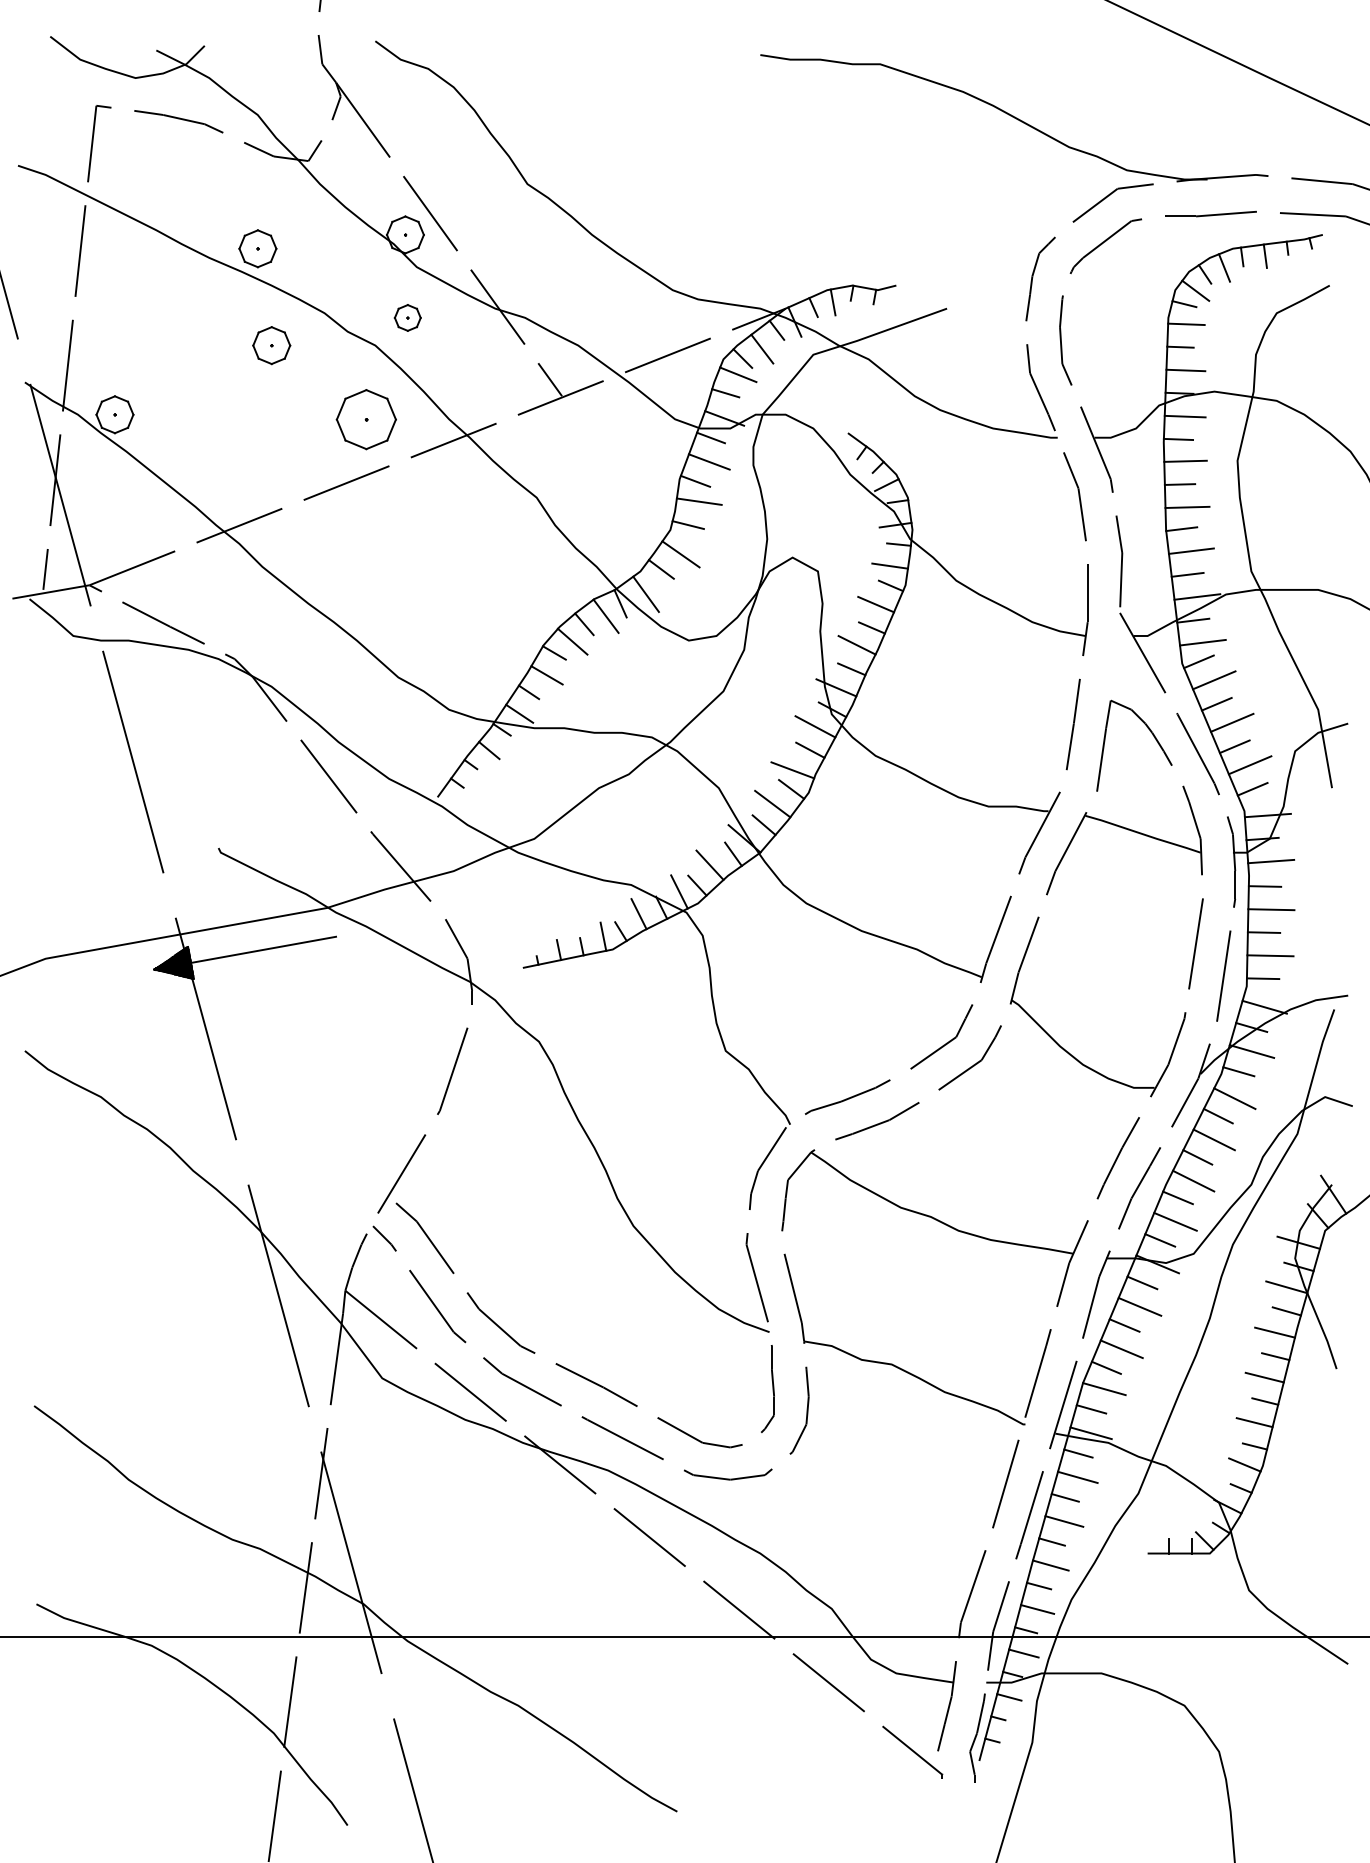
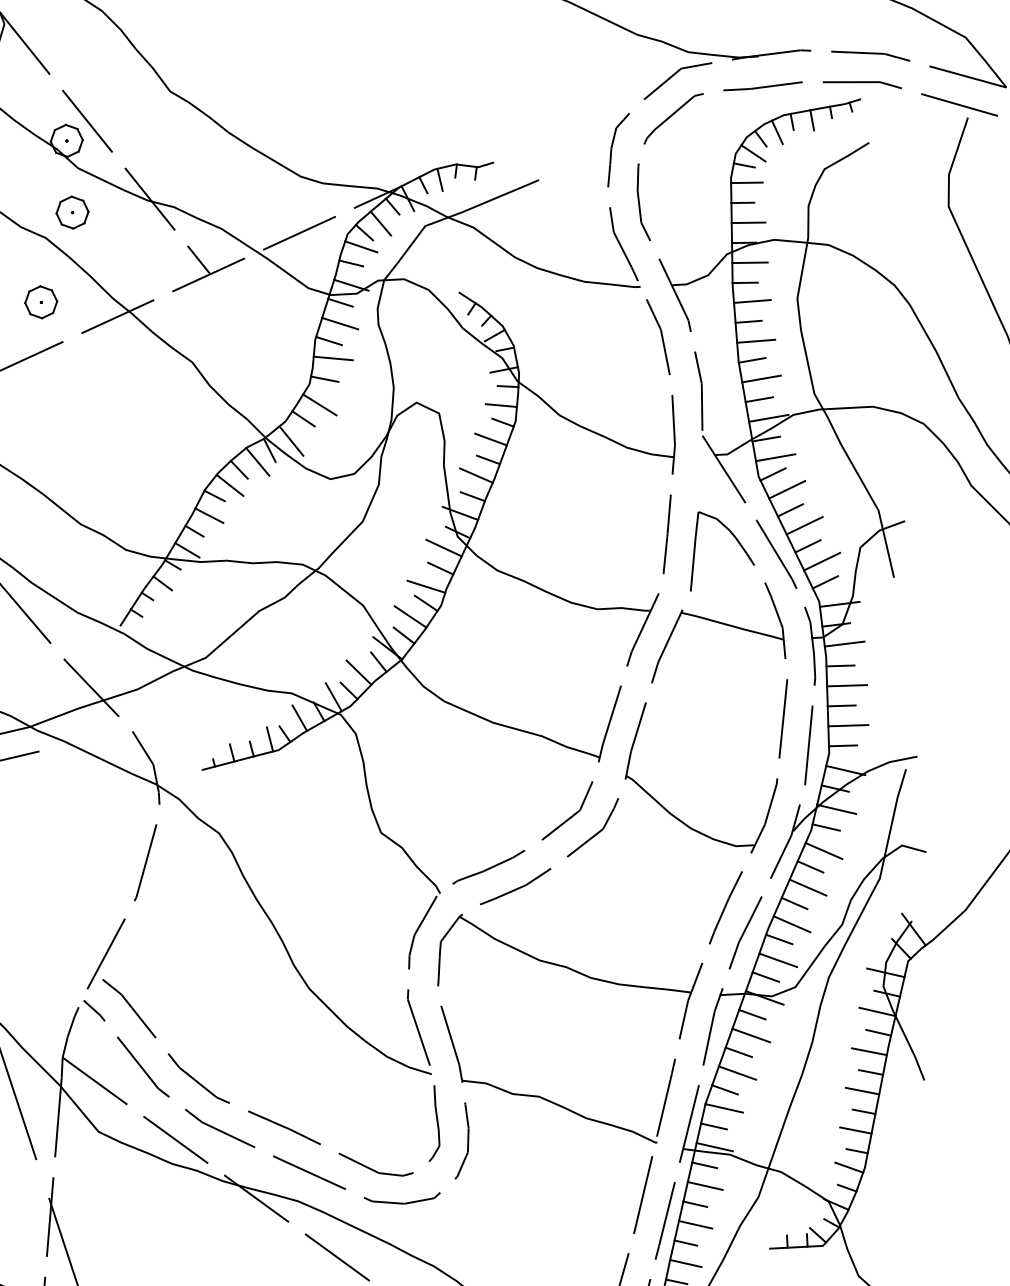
part: (407, 317) -> (72, 212), size x1.43
part: (365, 418) -> (40, 301), size x0.62

